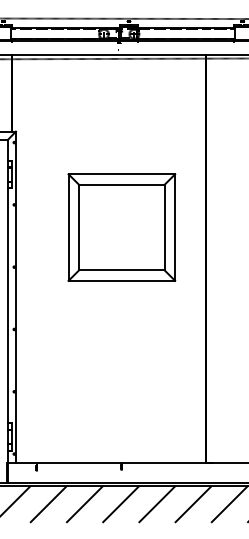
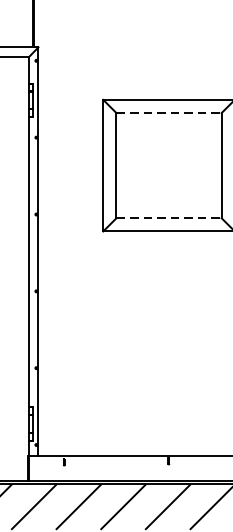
line: (121, 184) -> (168, 112), solid -> dashed
line: (121, 270) -> (168, 218), solid -> dashed

